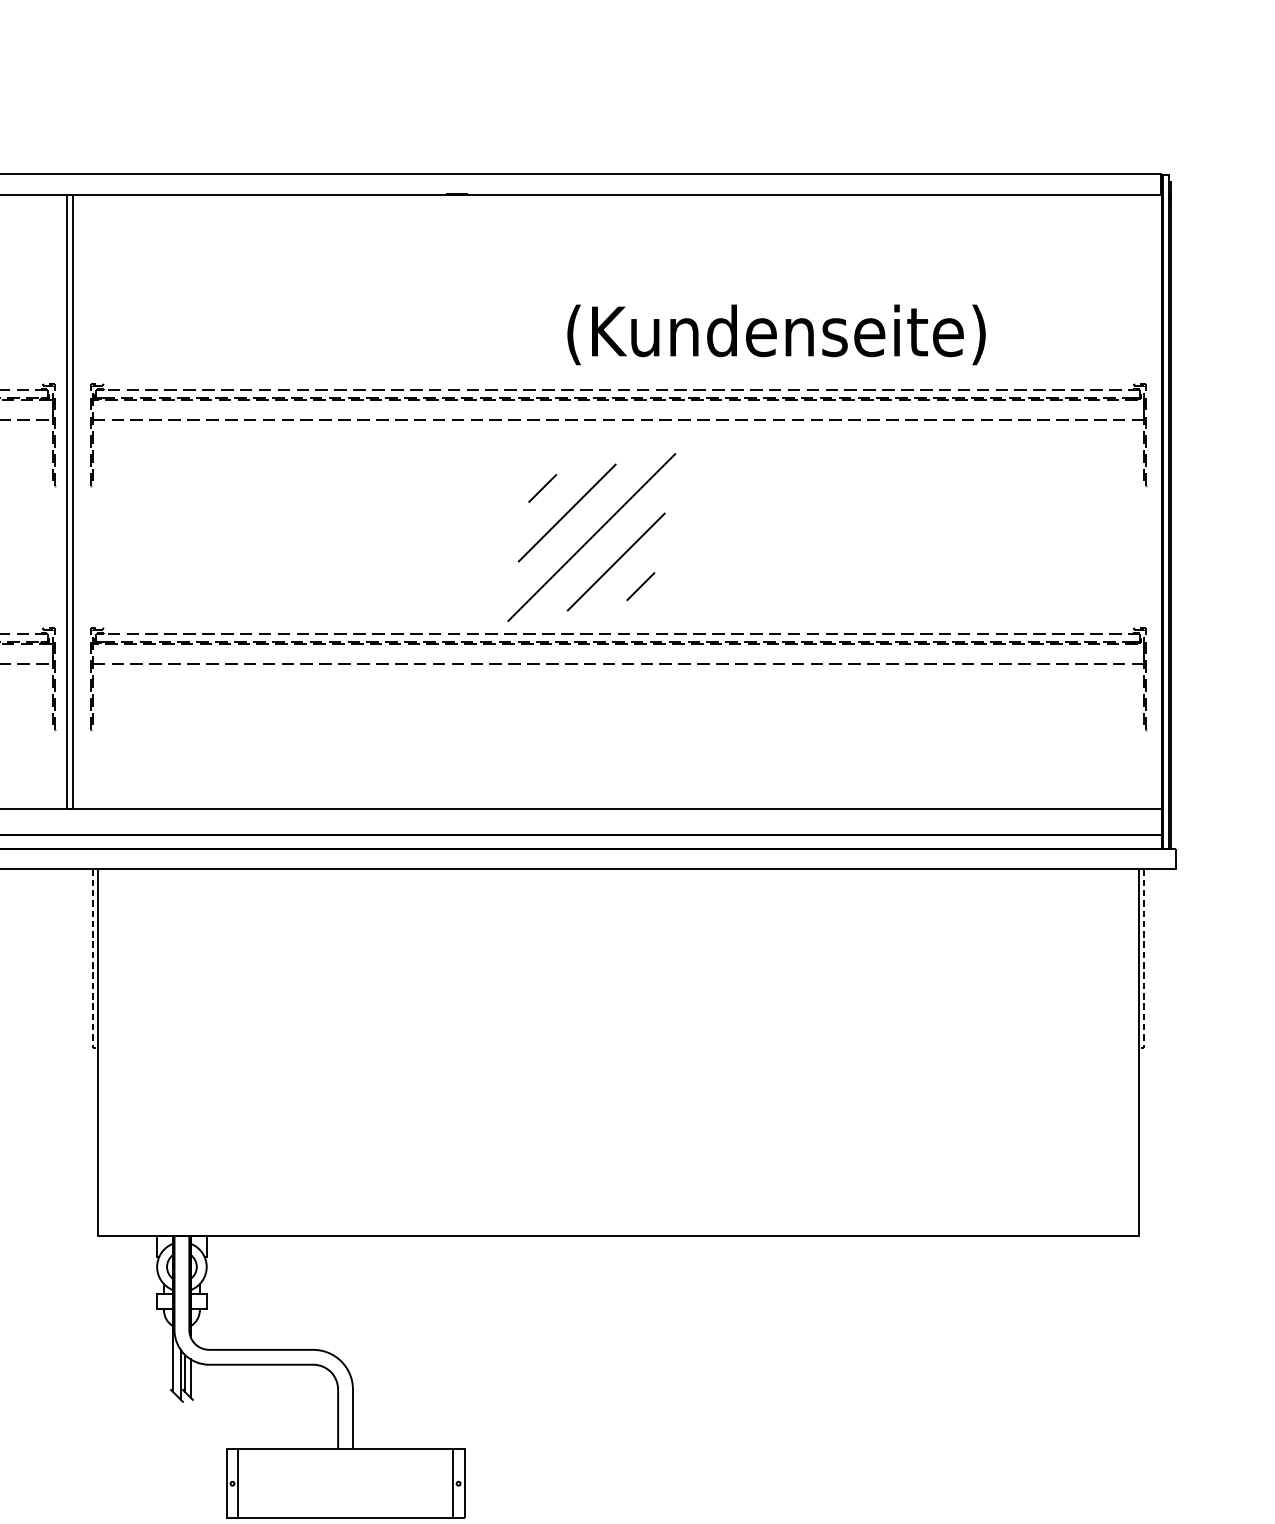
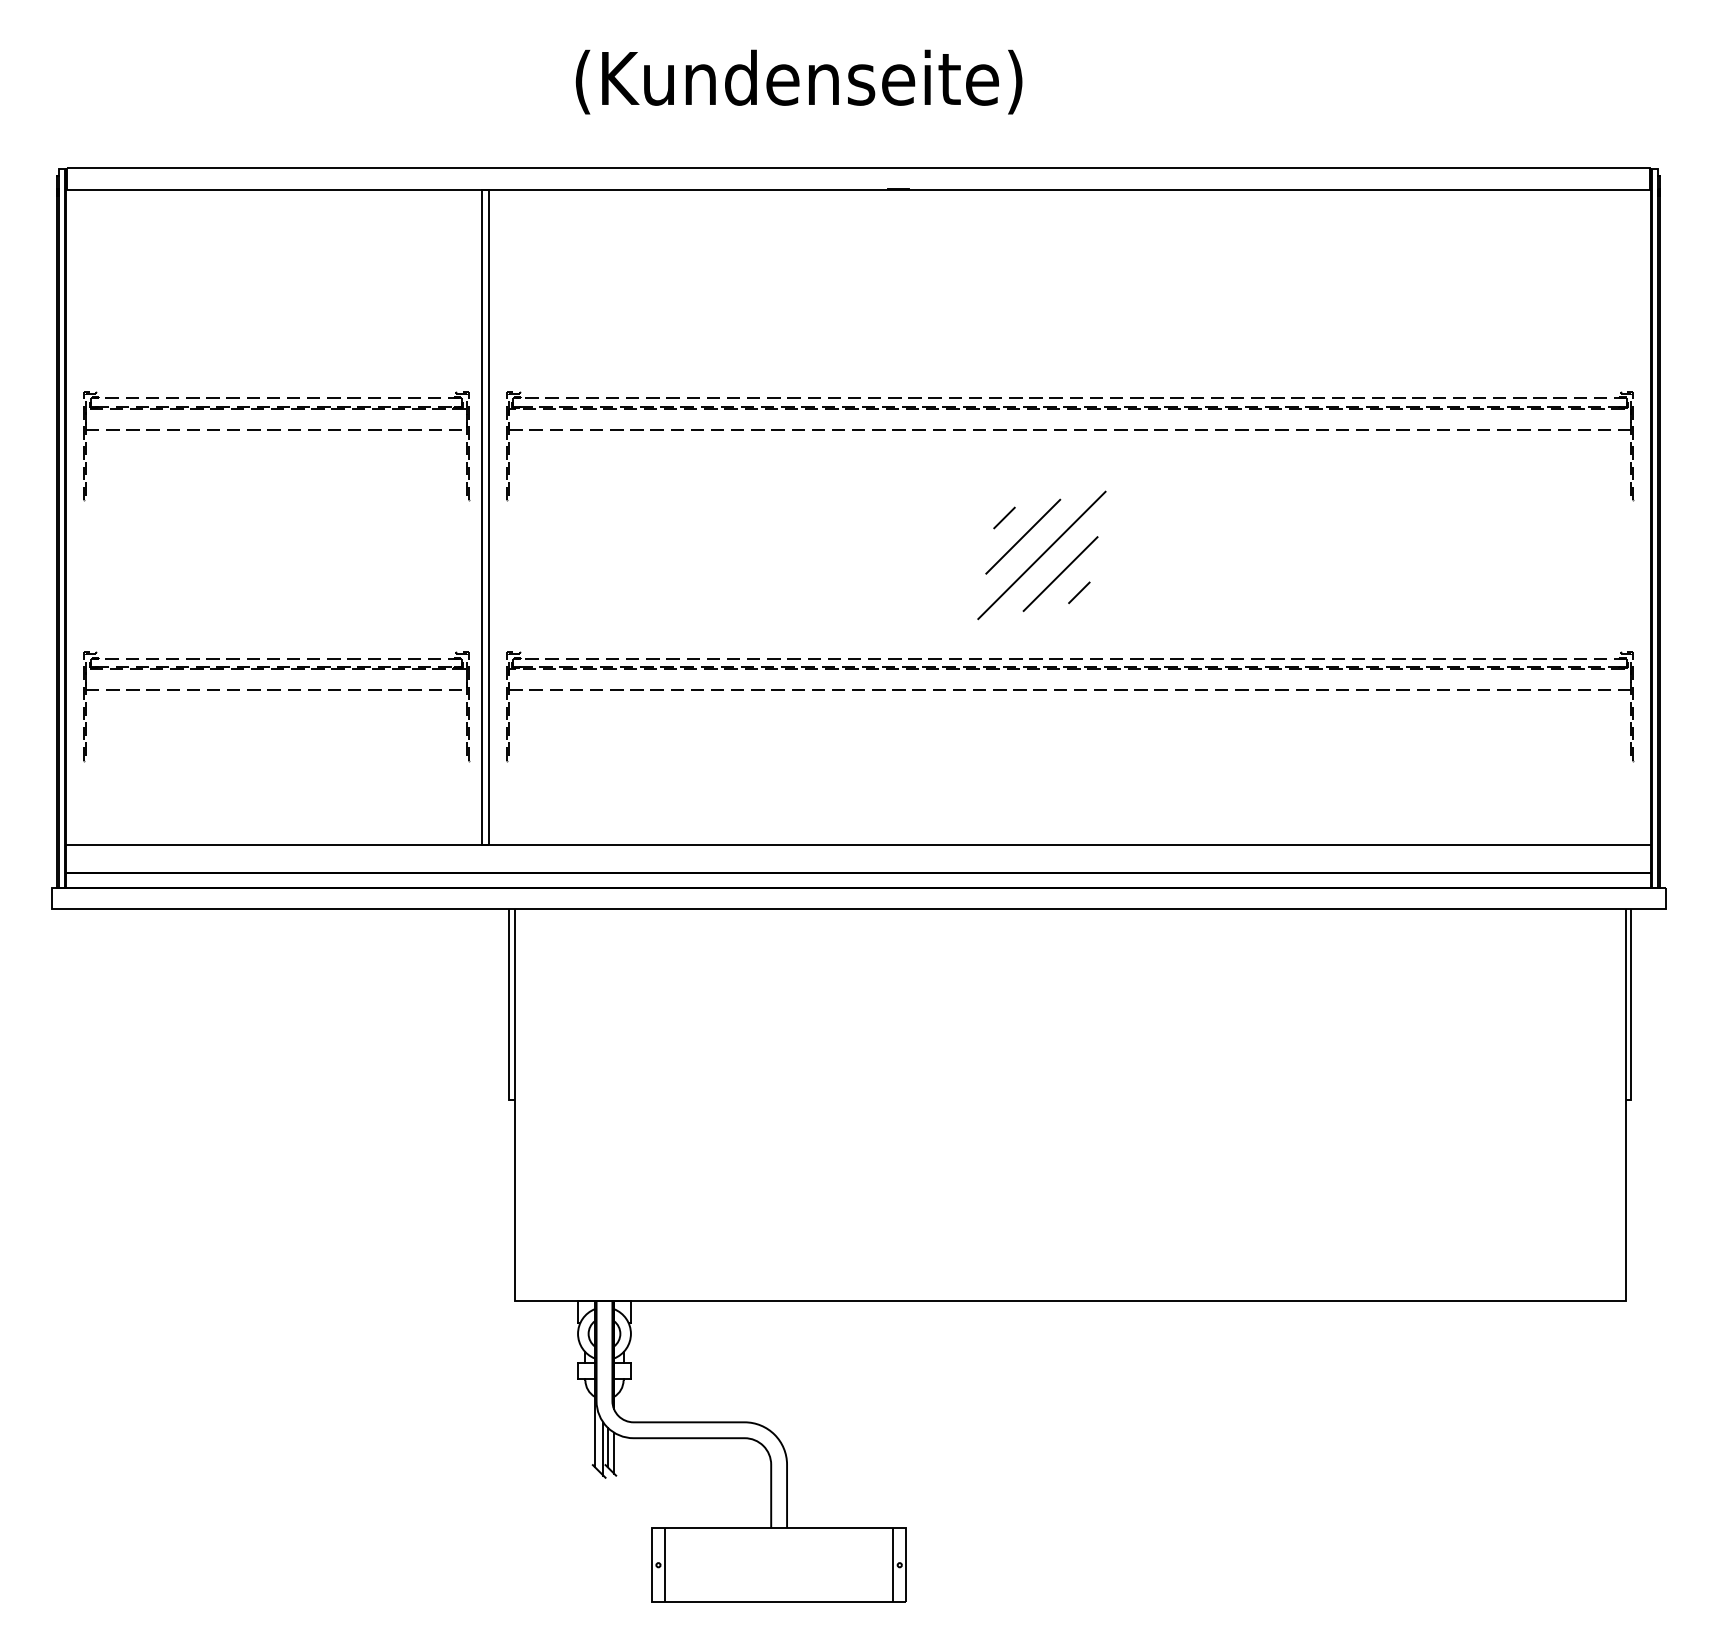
text: (775, 334) -> (798, 81), moved
part: (591, 537) -> (1041, 555), size x0.71
line: (92, 962) -> (509, 1008), dashed -> solid
line: (1144, 962) -> (1631, 1008), dashed -> solid

